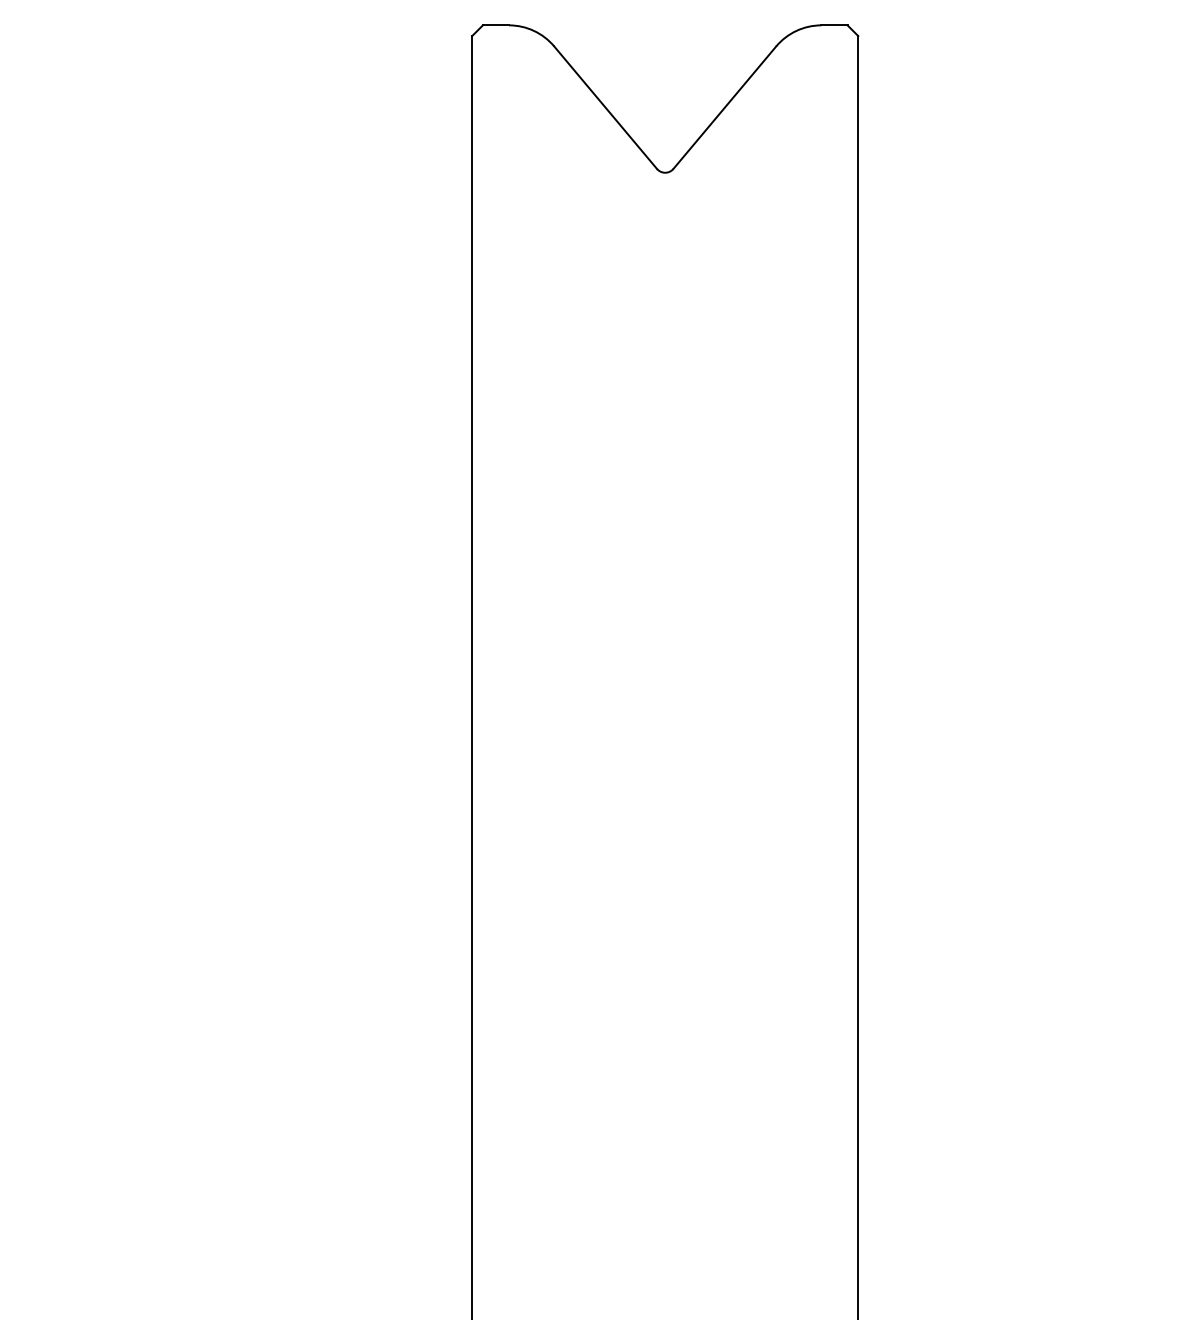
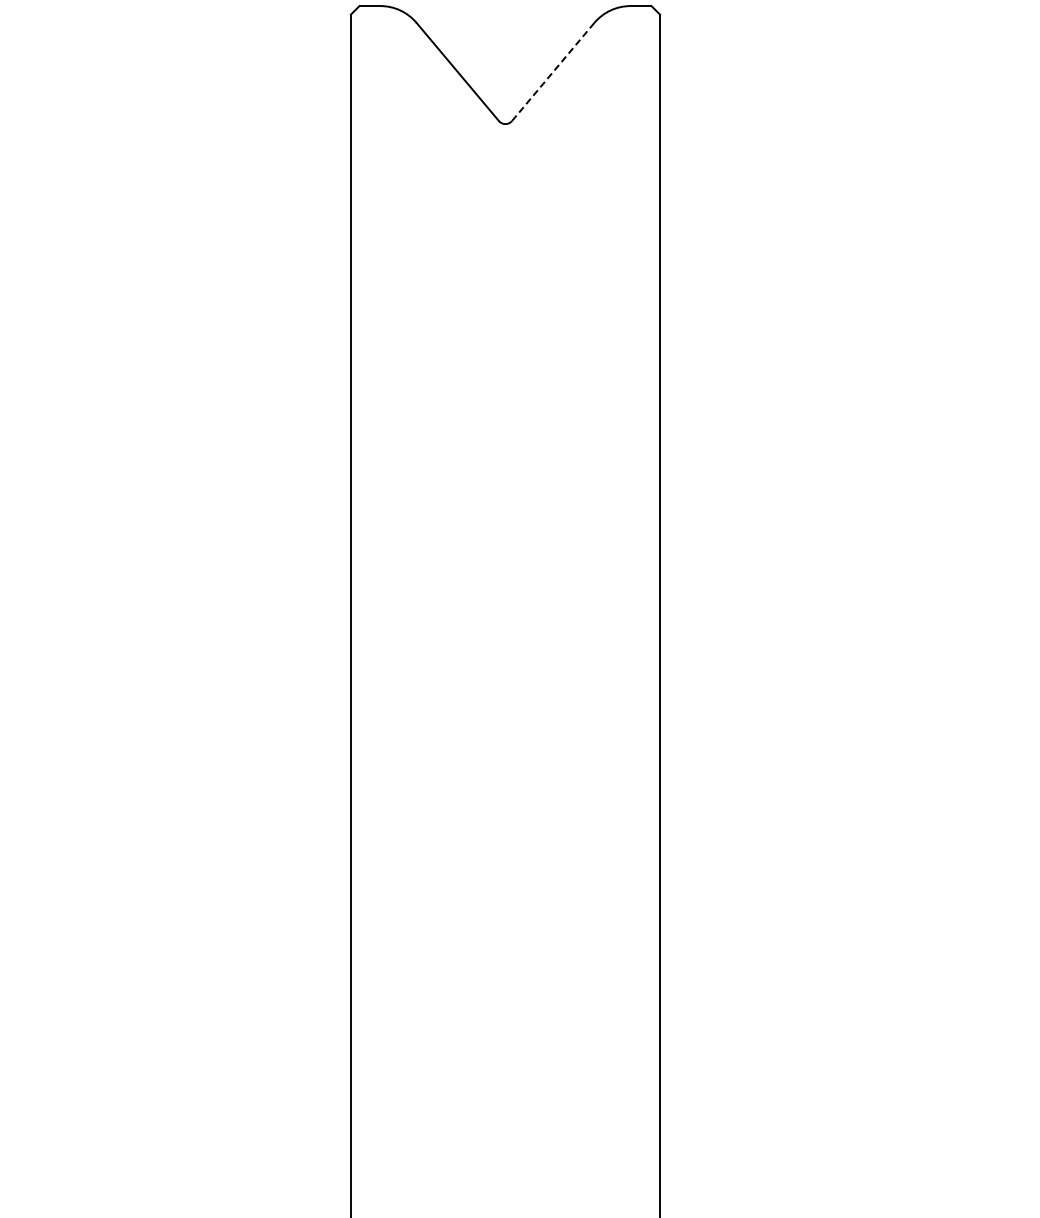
line: (723, 108) -> (552, 72), solid -> dashed

